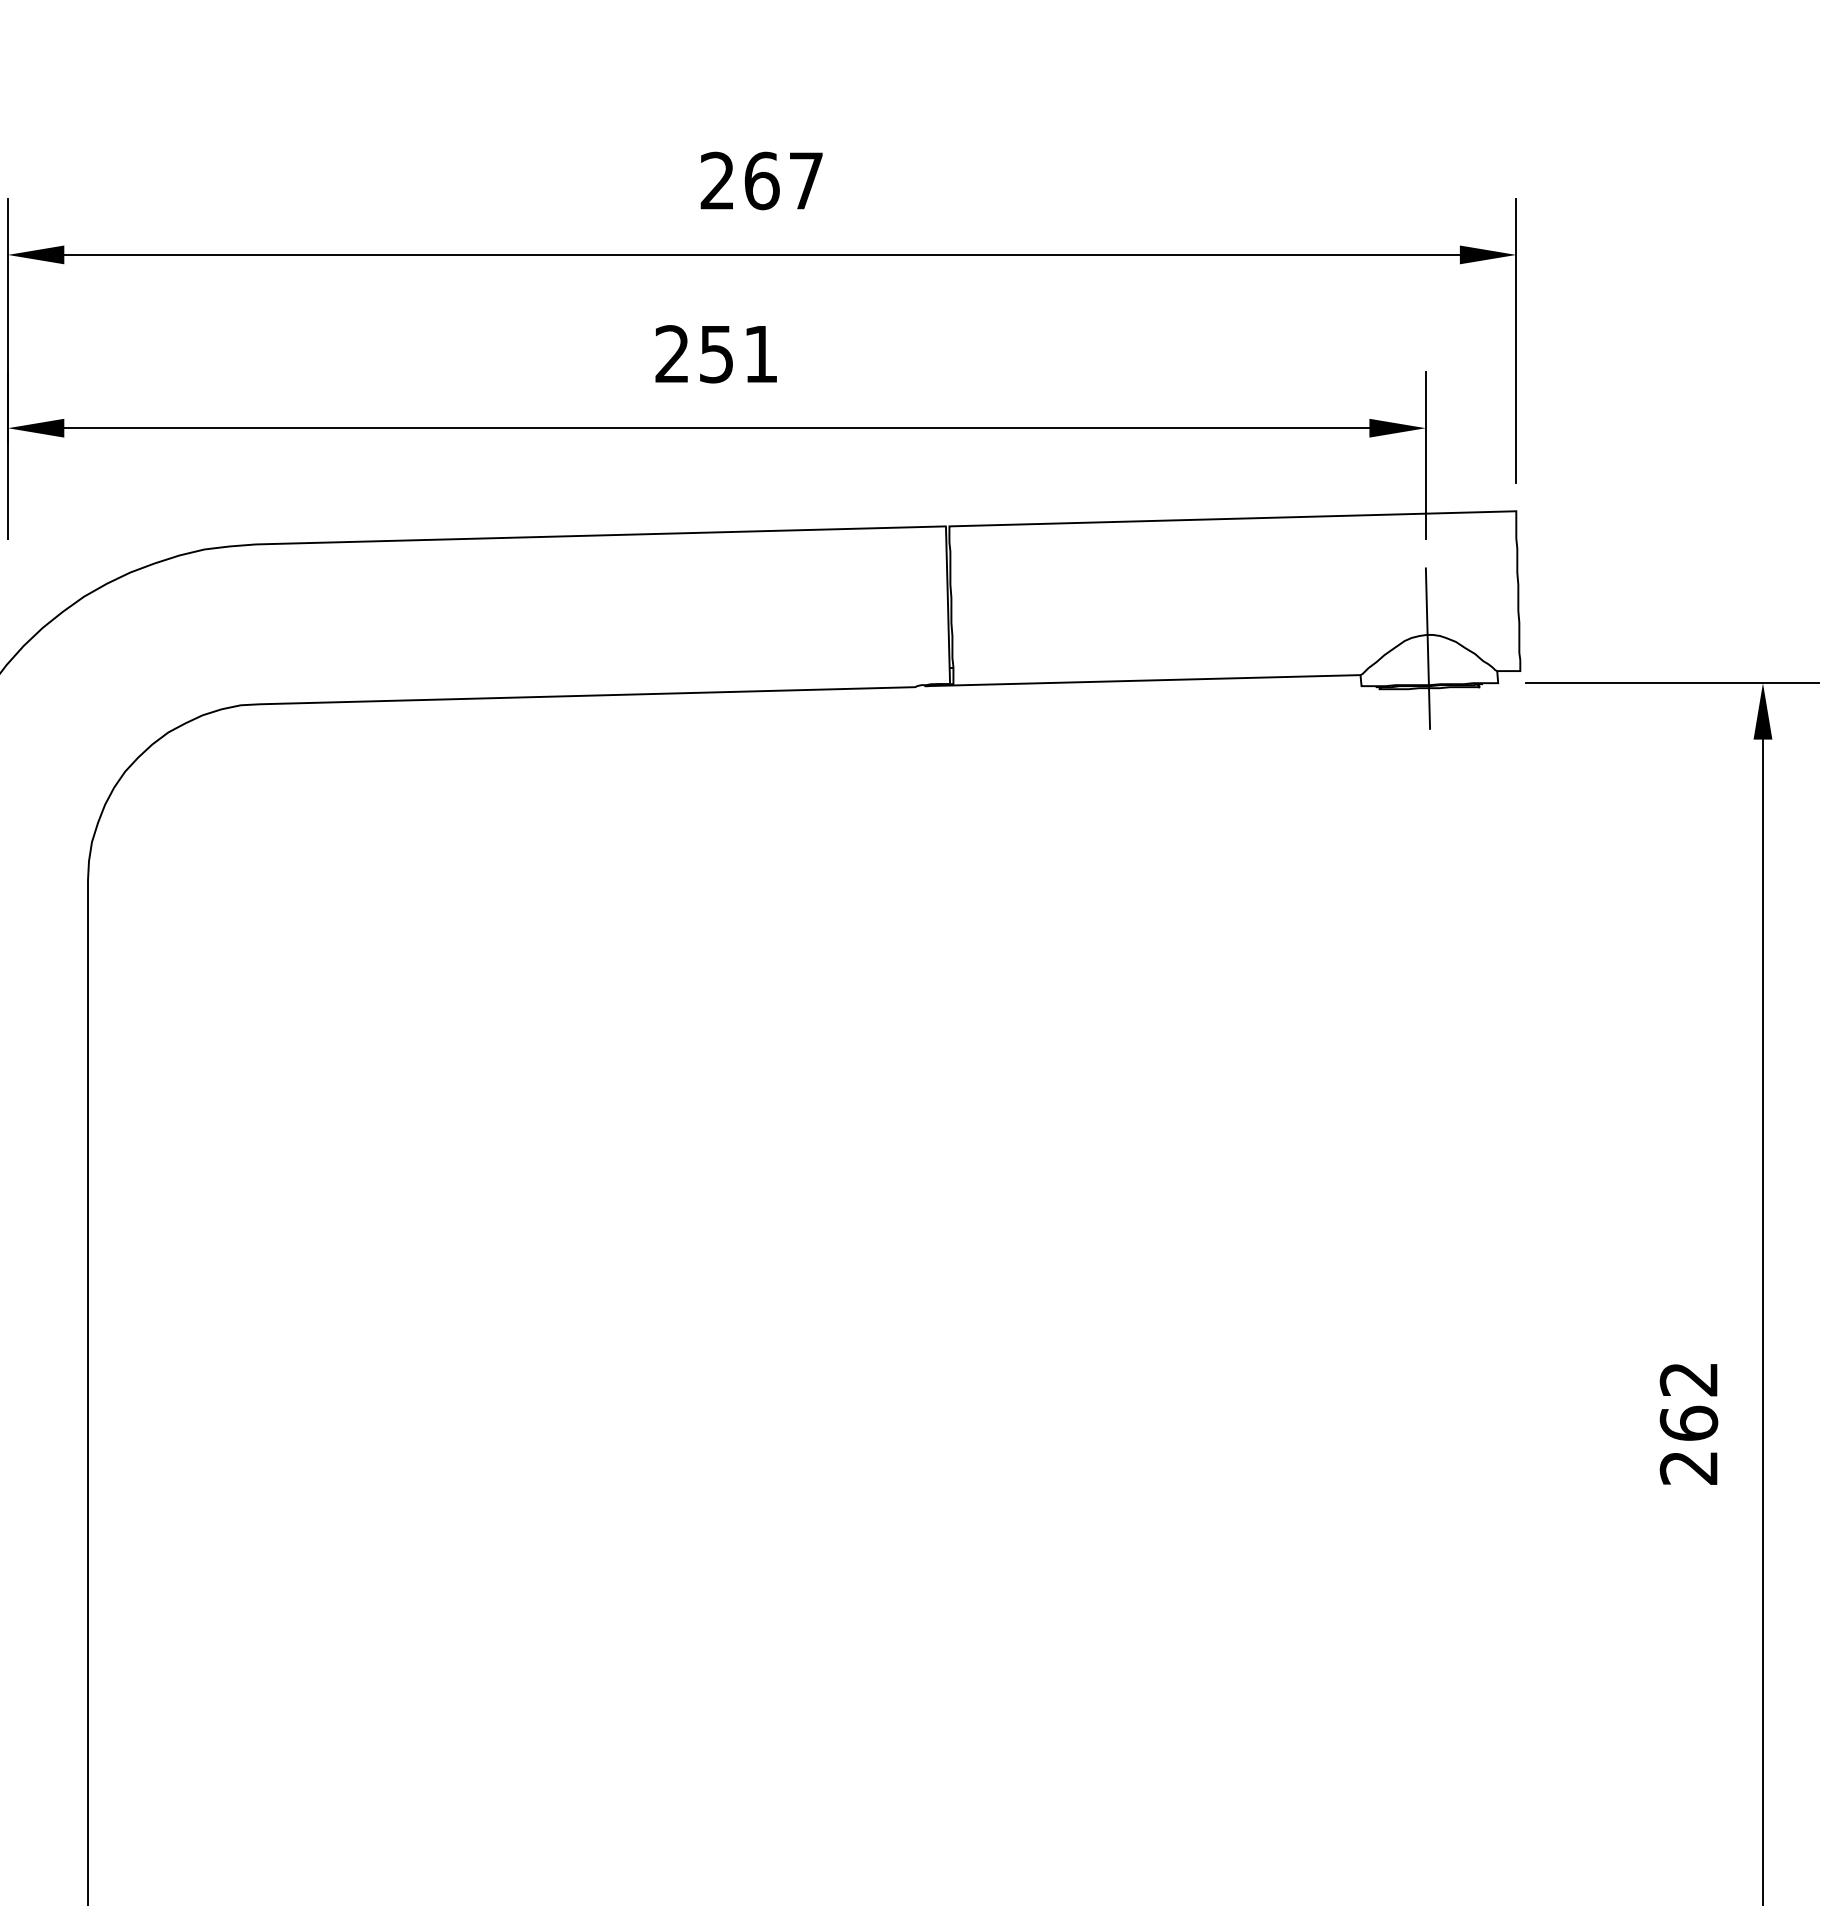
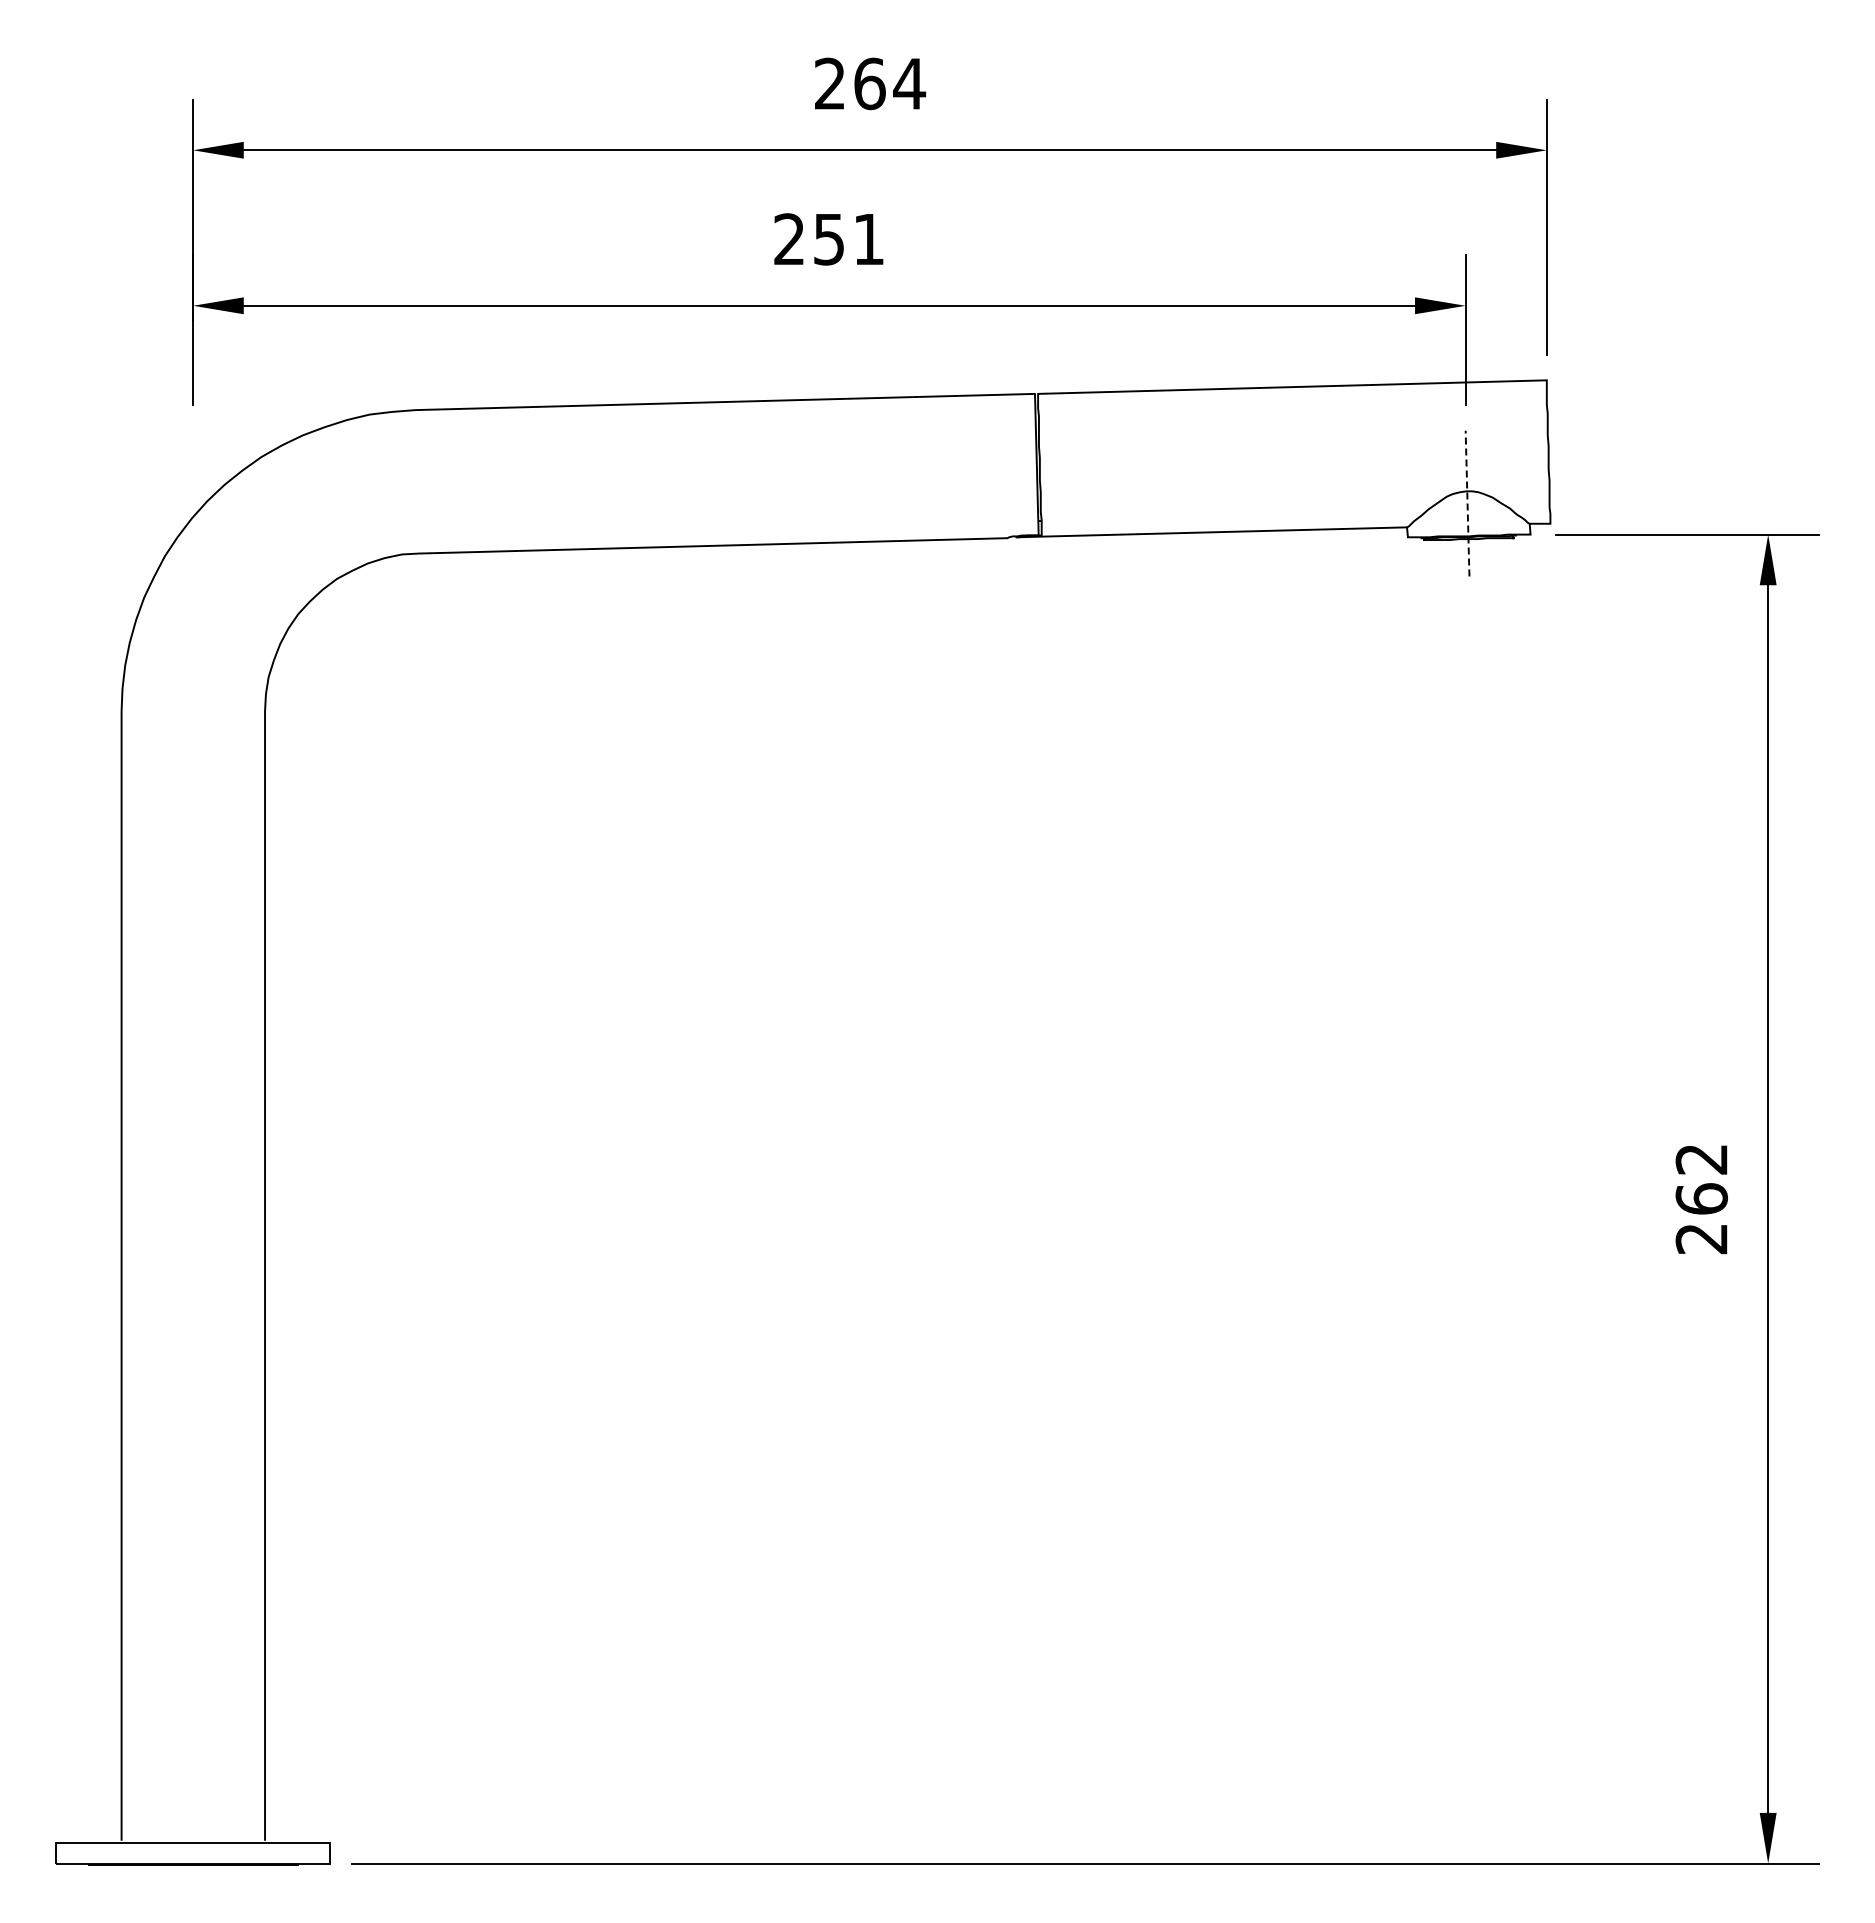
text: (806, 180) -> (909, 83), 267 -> 264
line: (1427, 648) -> (1467, 503), solid -> dashed

